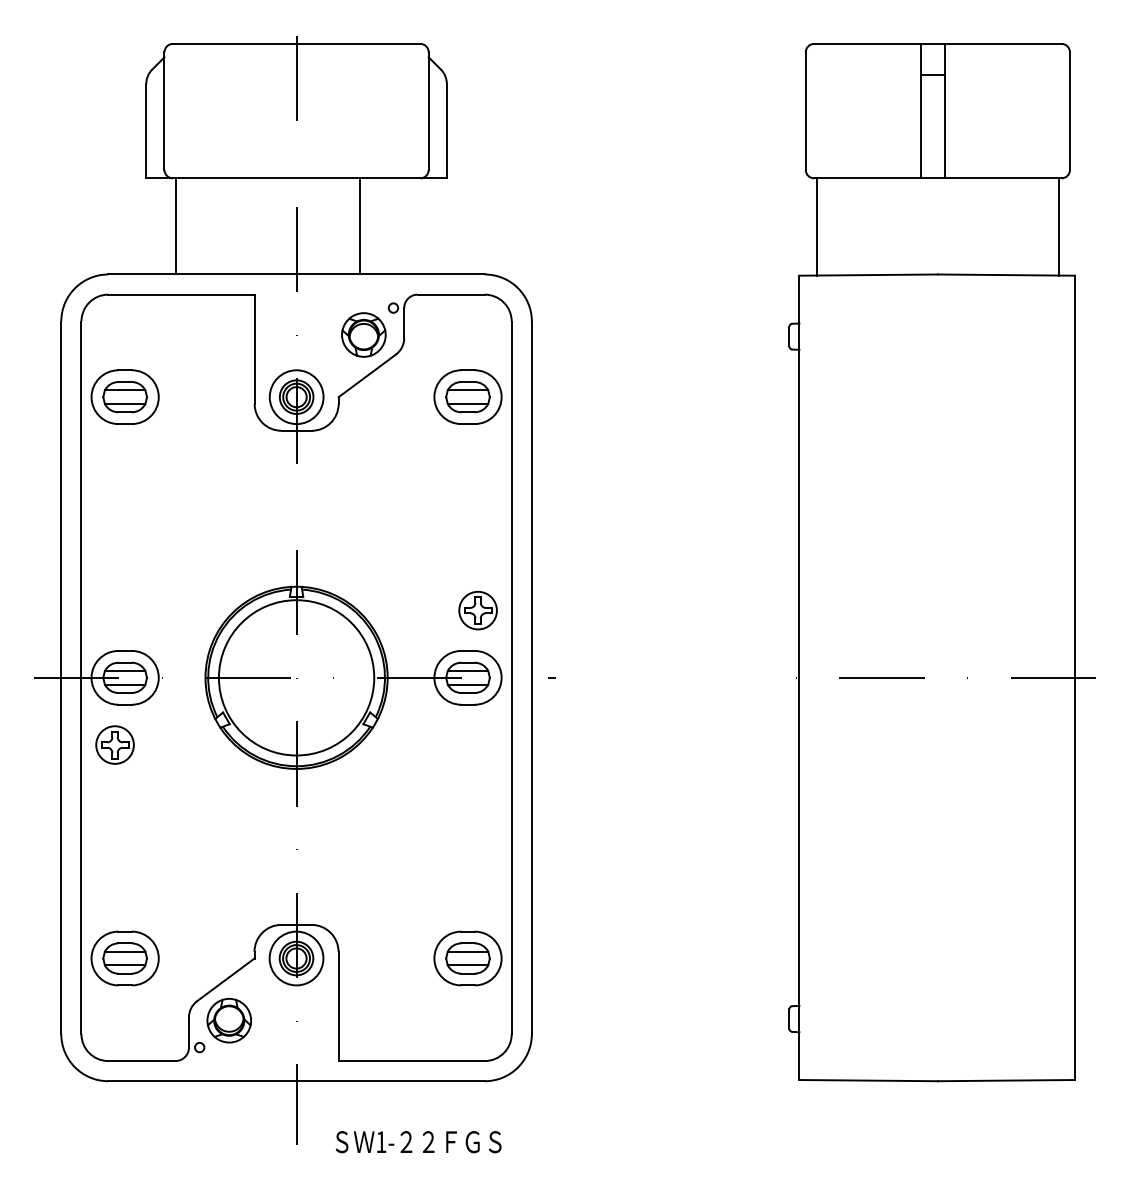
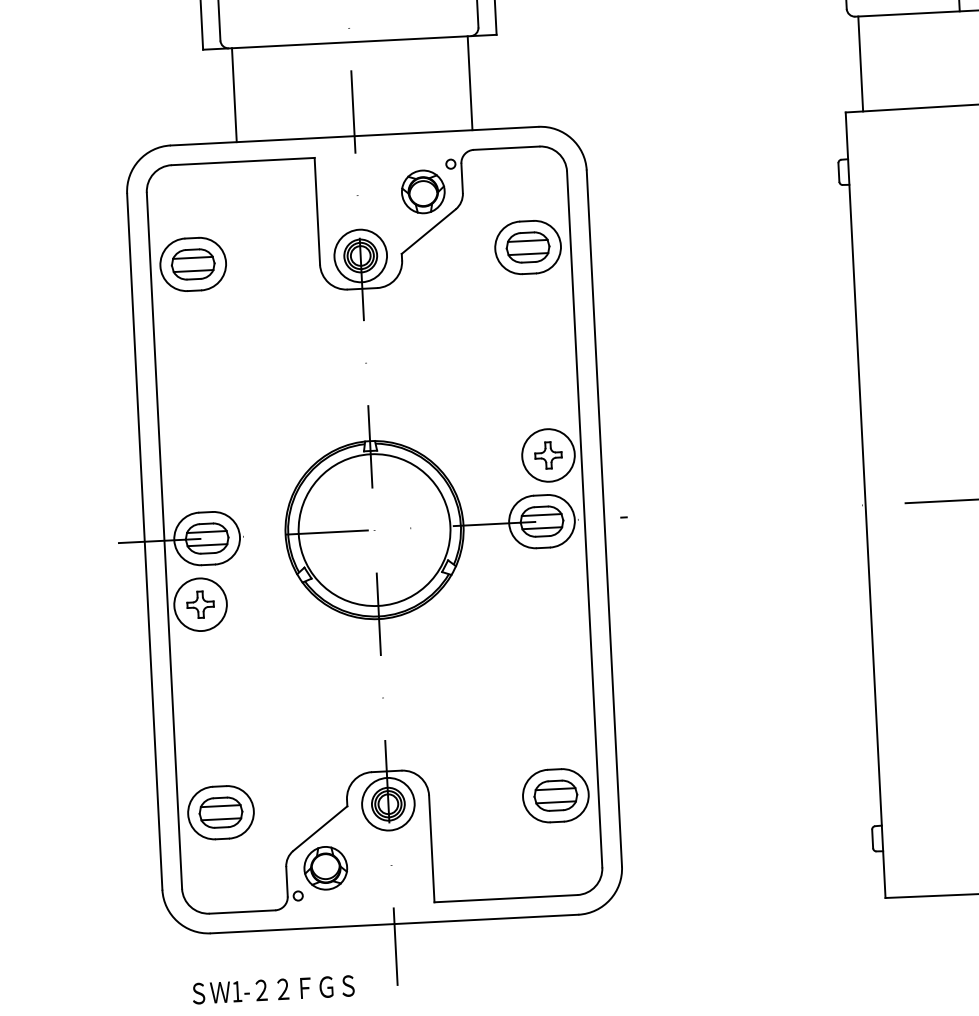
line: (360, 226) -> (470, 83), moved
circle: (478, 610) -> (548, 455), size x1.43
circle: (114, 744) -> (200, 604), size x1.43
text: (418, 1142) -> (273, 990), moved

